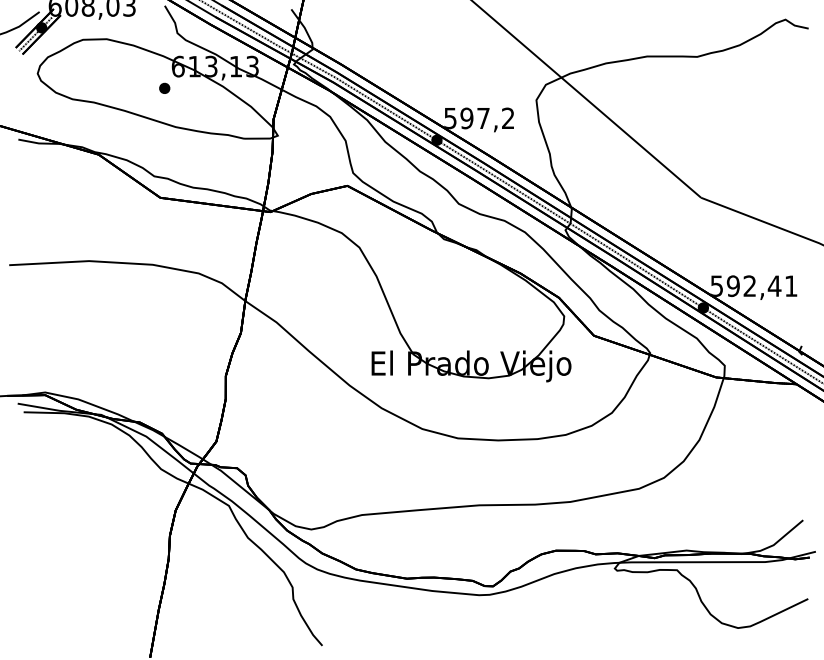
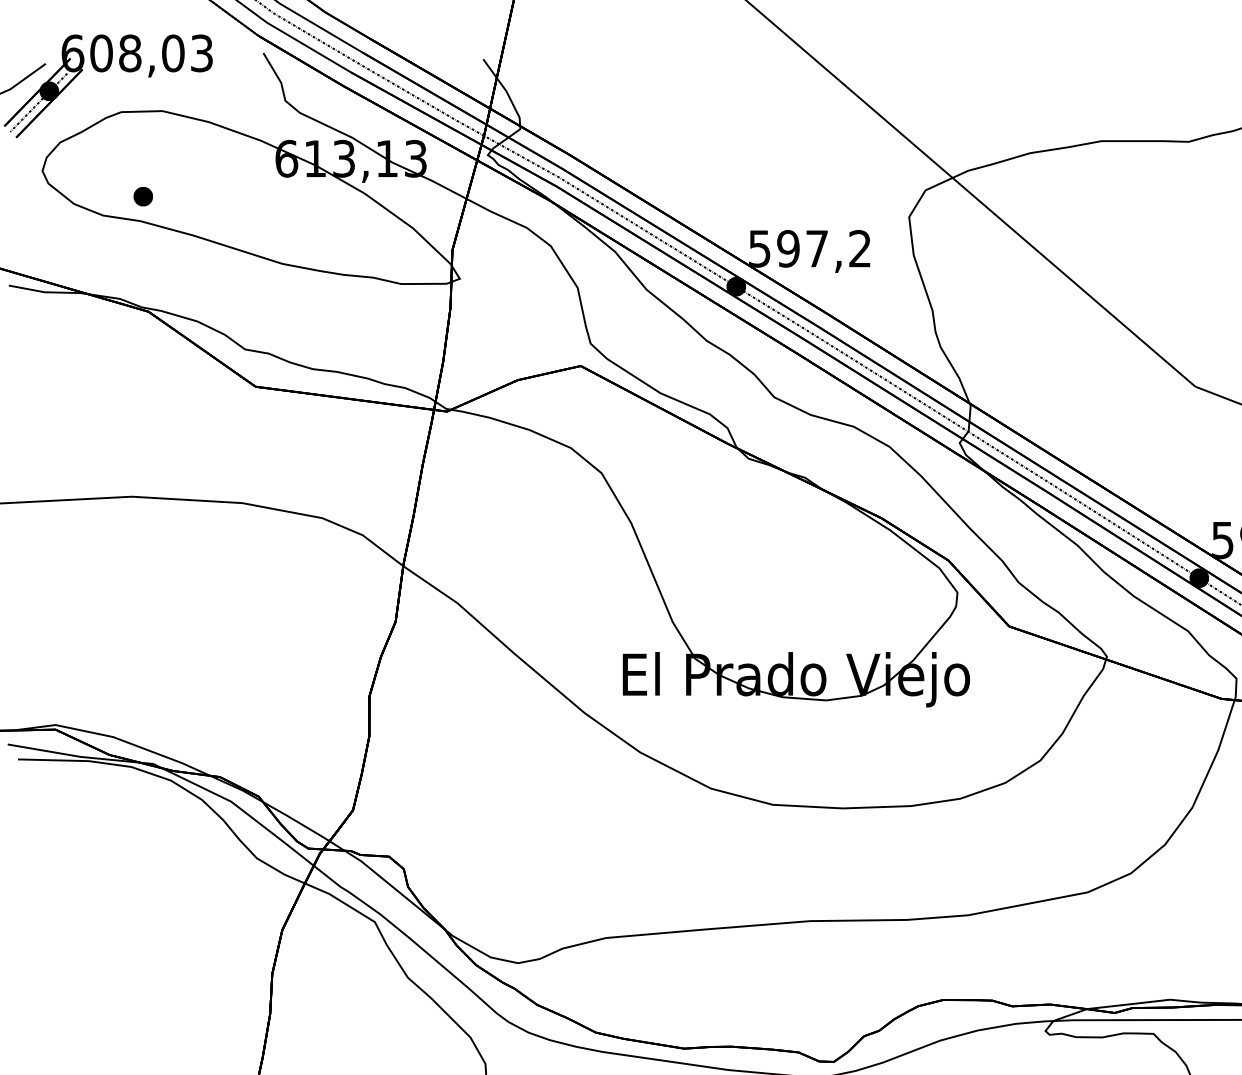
part: (164, 87) -> (142, 195), moved

